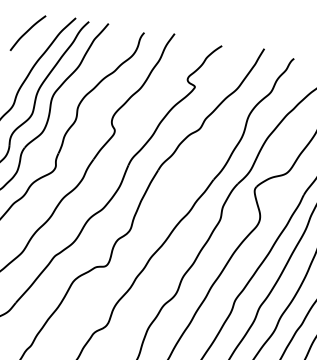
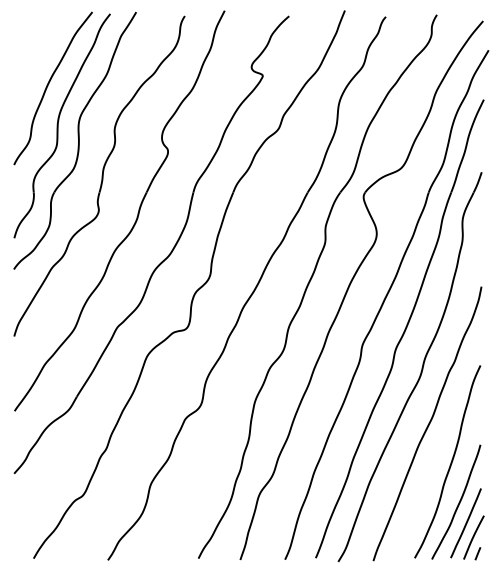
curve: (27, 32) -> (32, 41), removed

